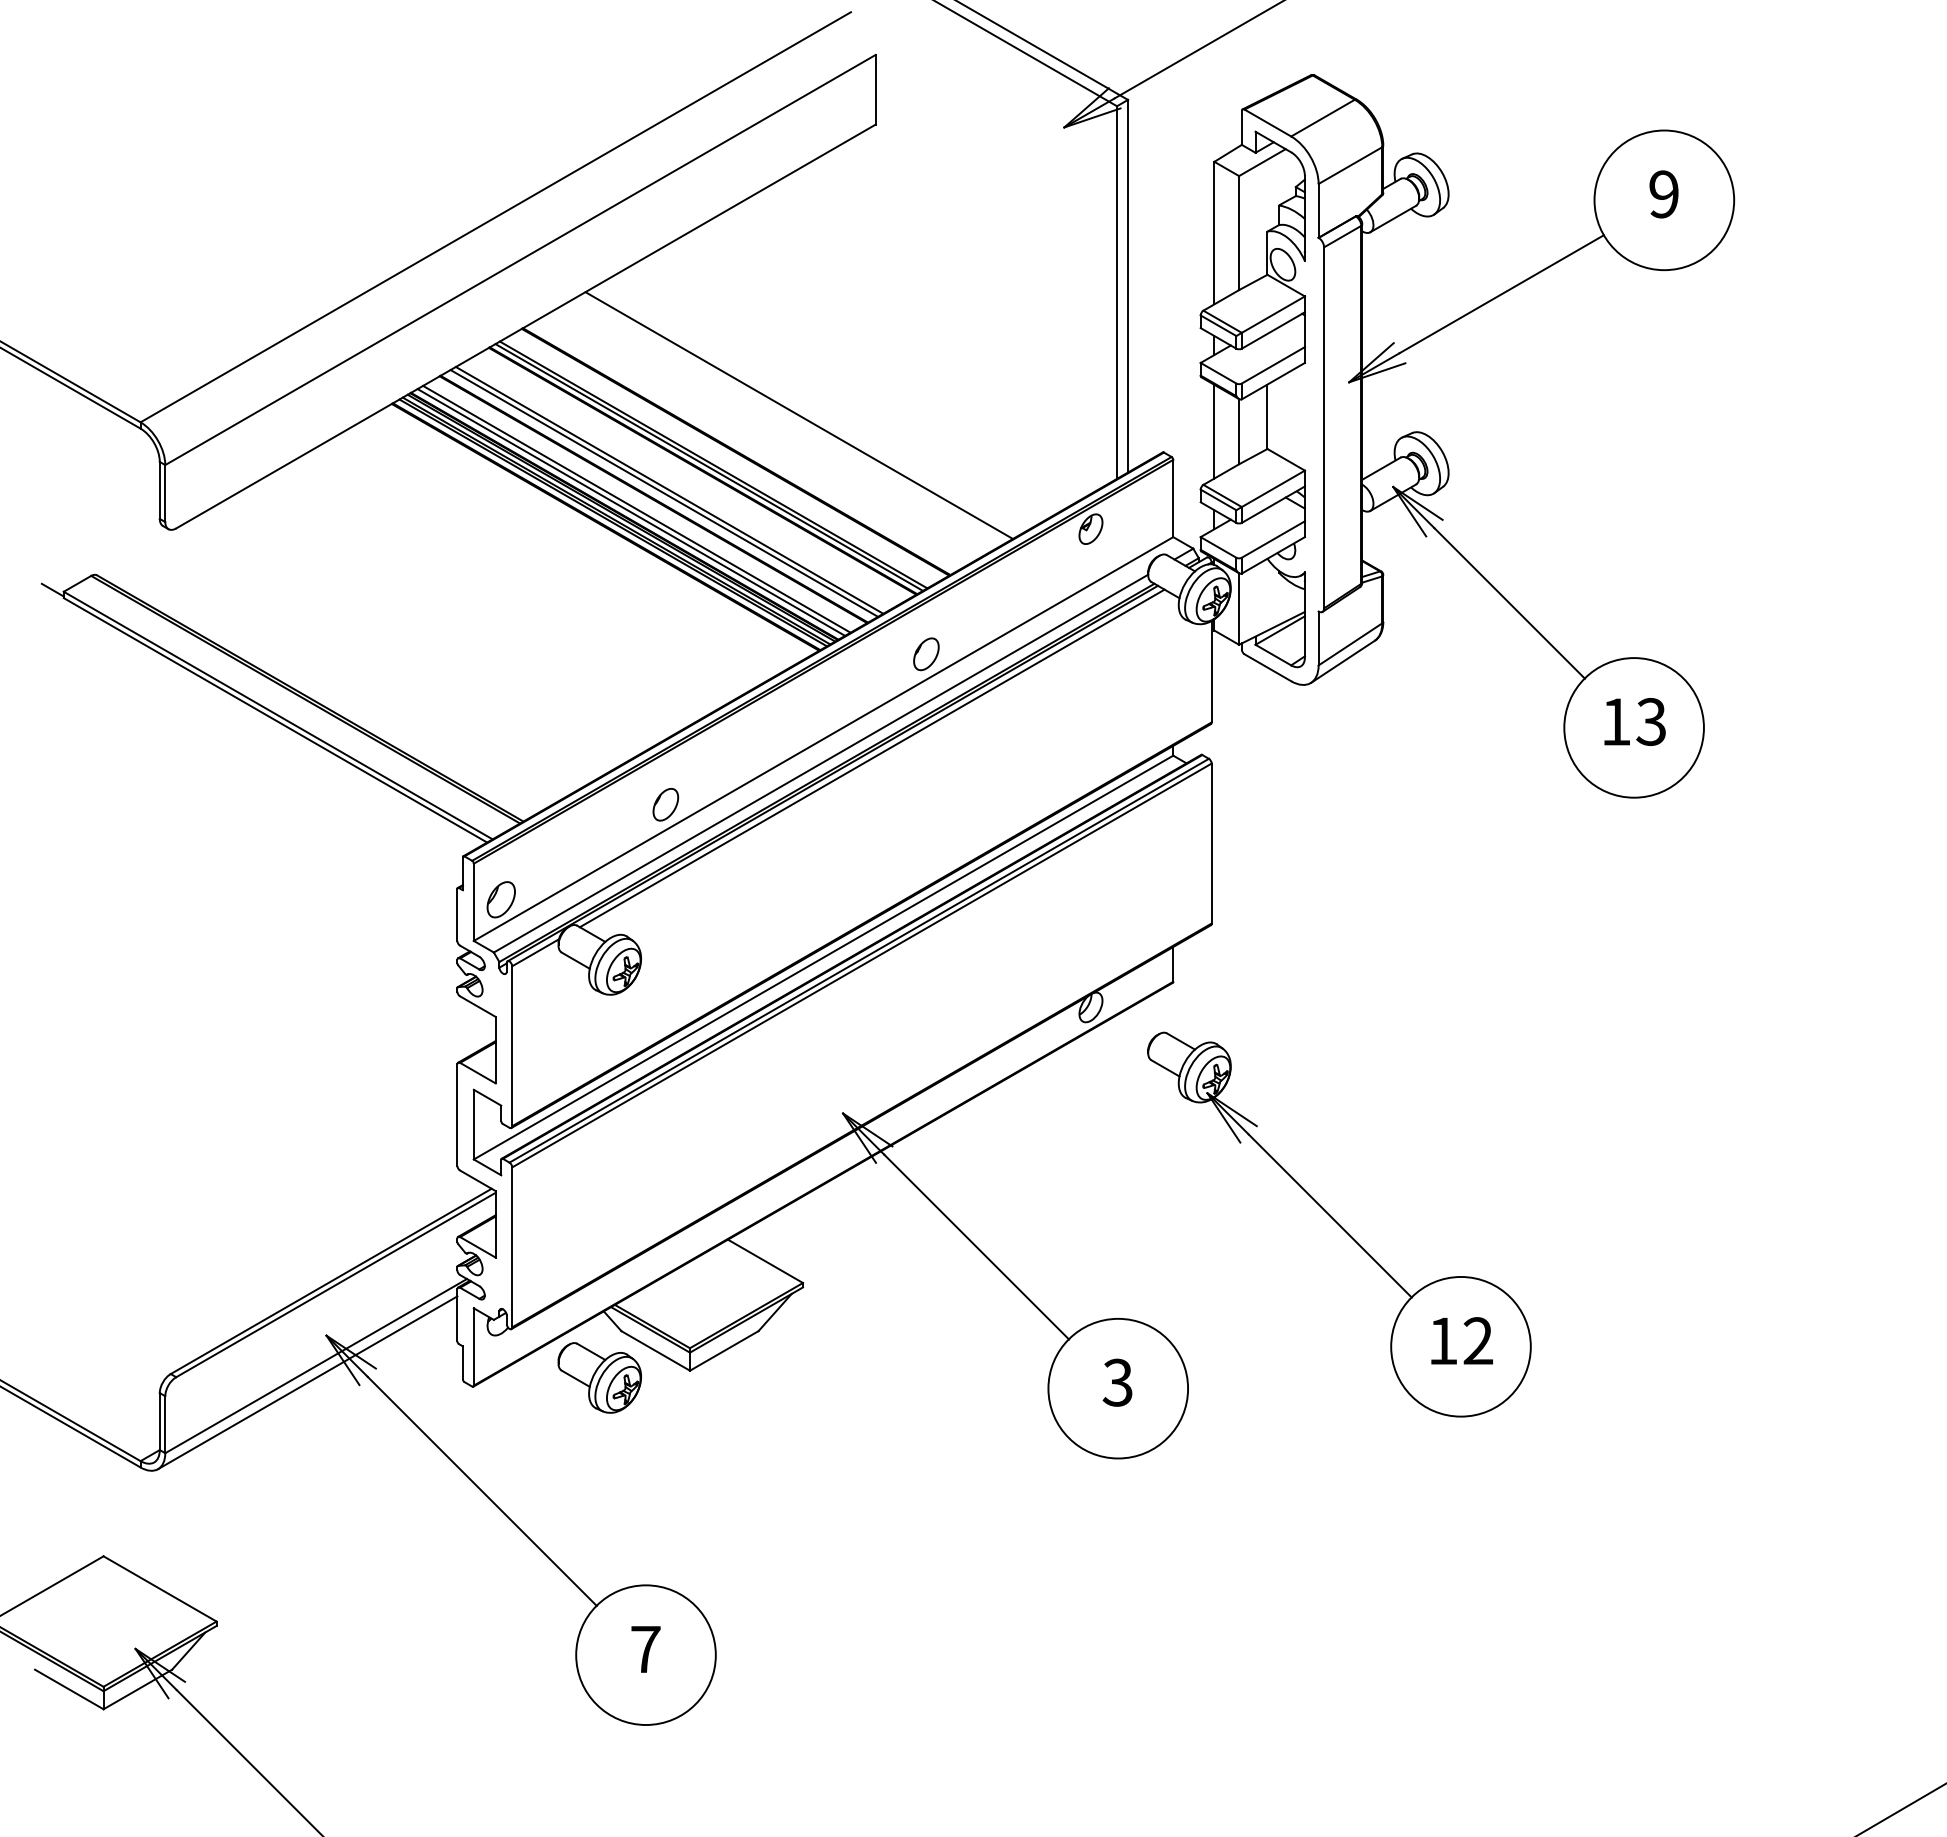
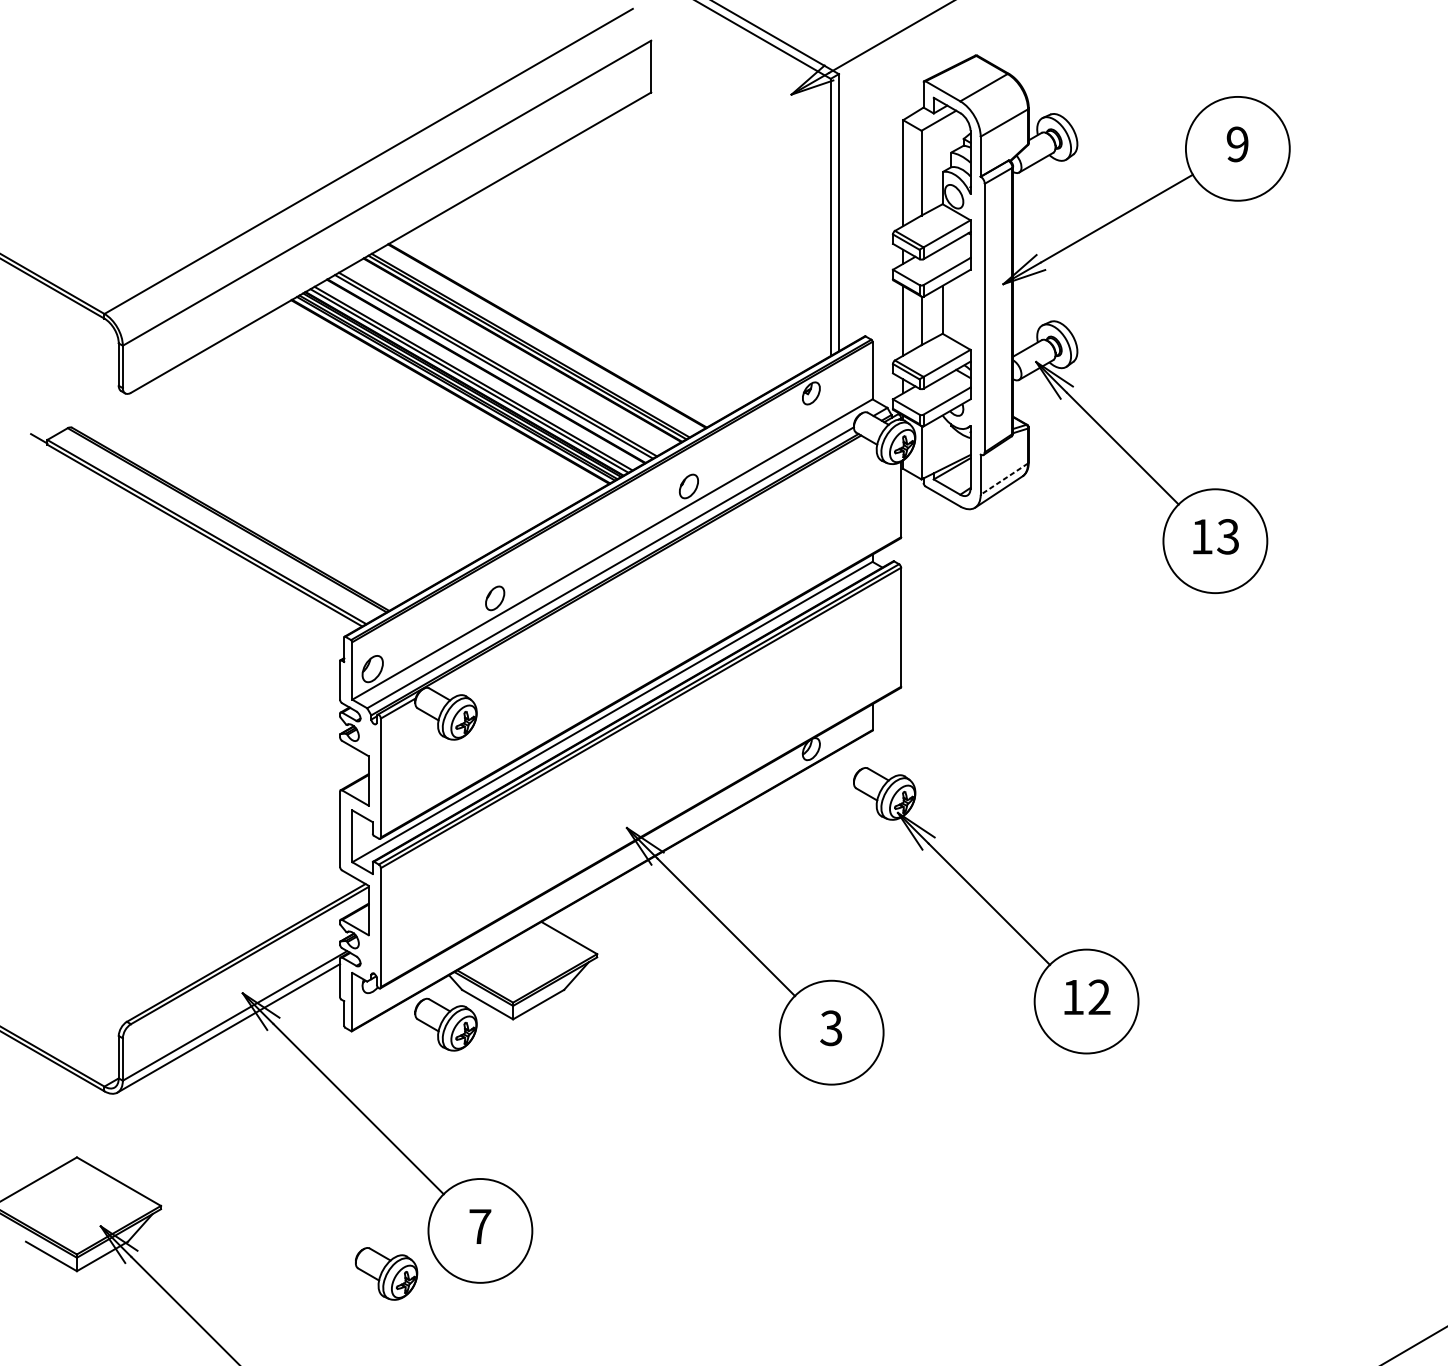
line: (798, 415) -> (593, 308), removed
line: (1350, 644) -> (1004, 479), solid -> dashed
line: (871, 758) -> (648, 563), removed
part: (519, 1712) -> (386, 1273), added

